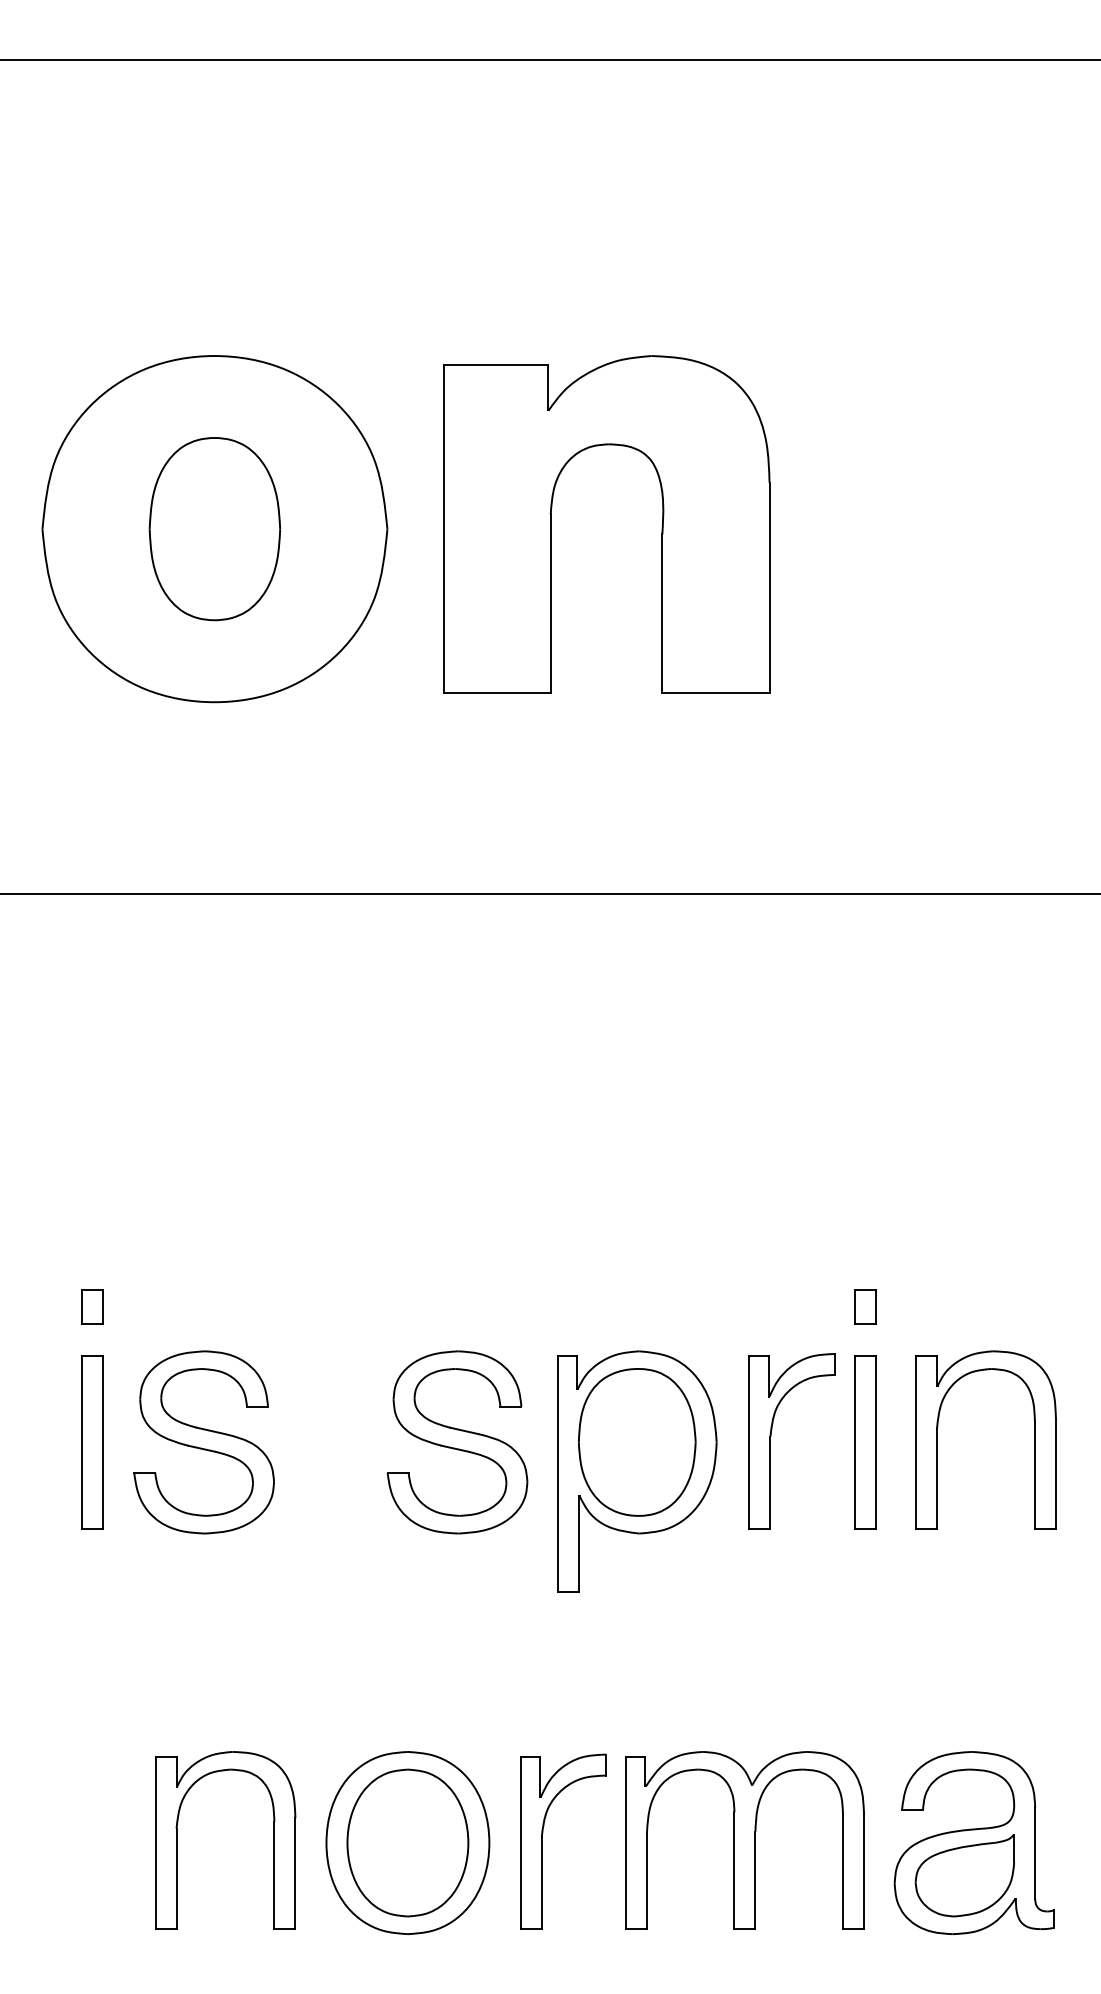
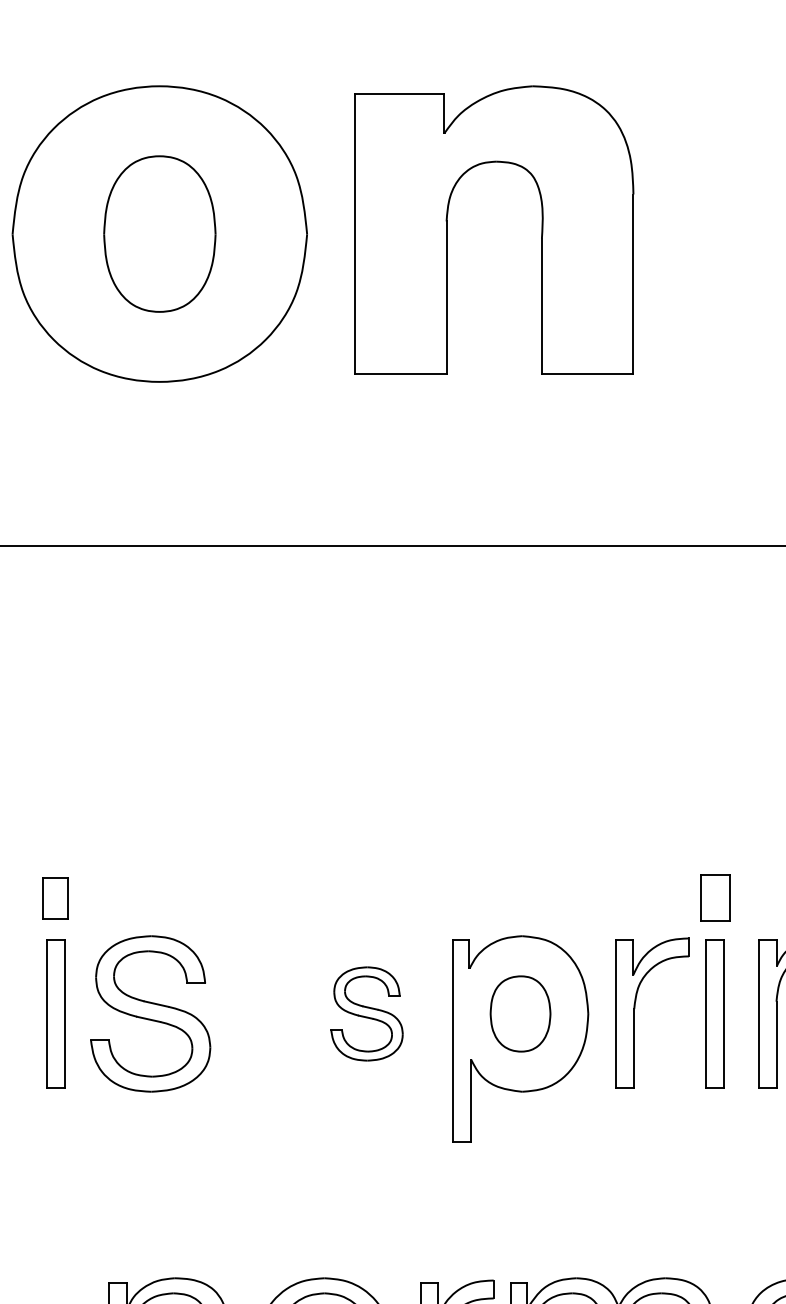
part: (92, 1306) -> (55, 897), size x1.4
part: (865, 1306) -> (715, 897), size x1.6
part: (457, 1442) -> (366, 1014), size x0.6
part: (637, 1442) -> (520, 1014), size x0.6

